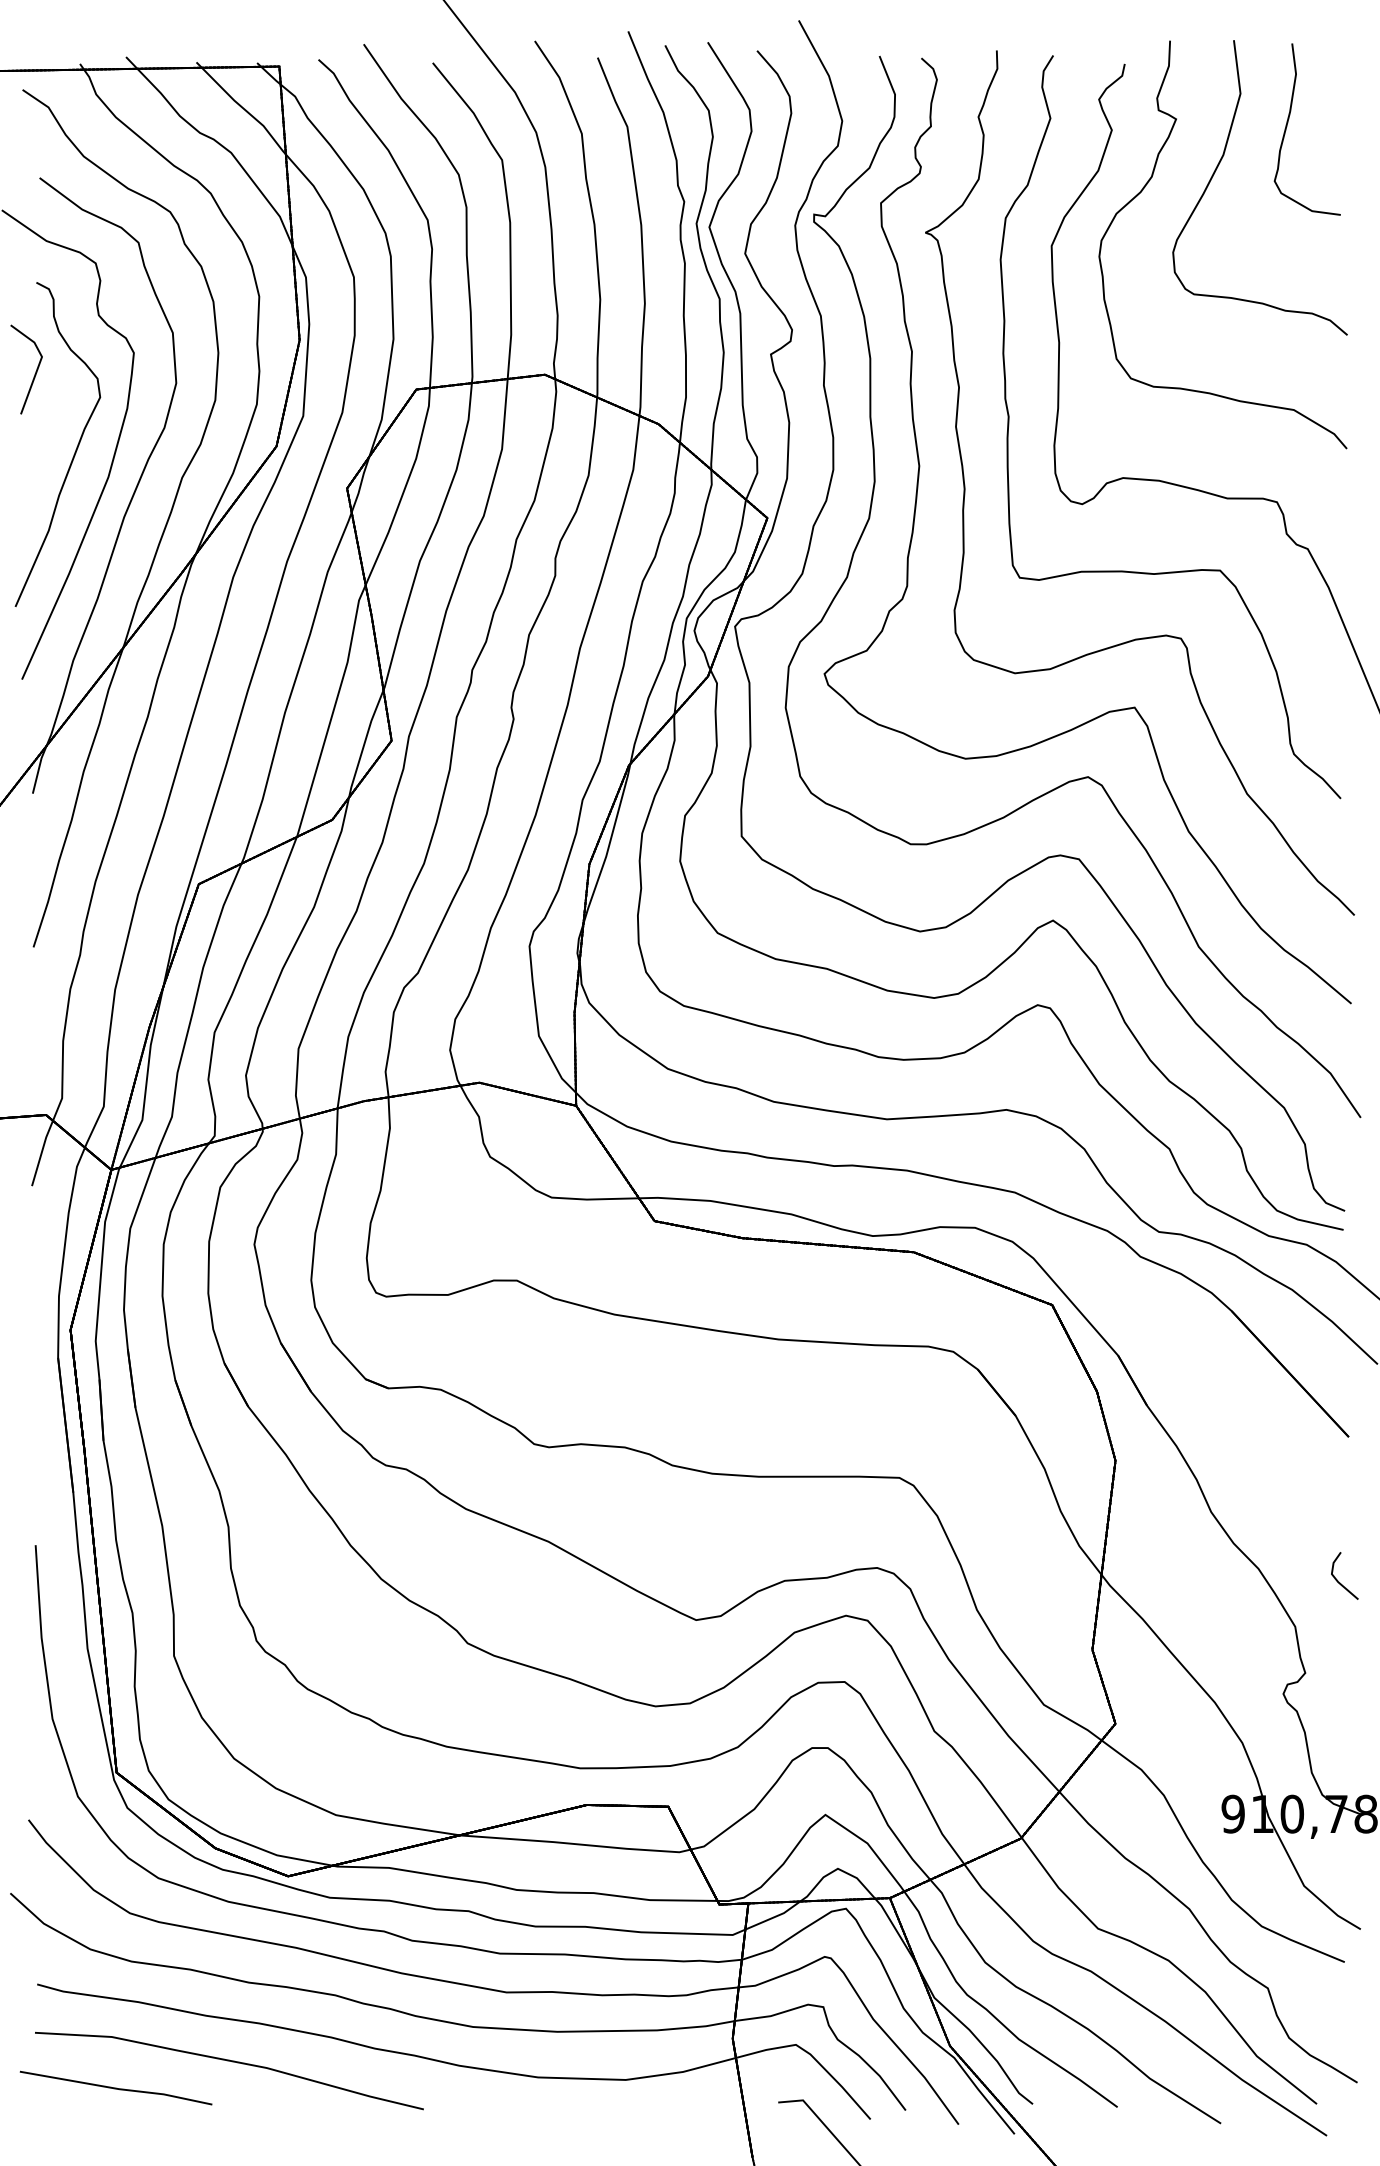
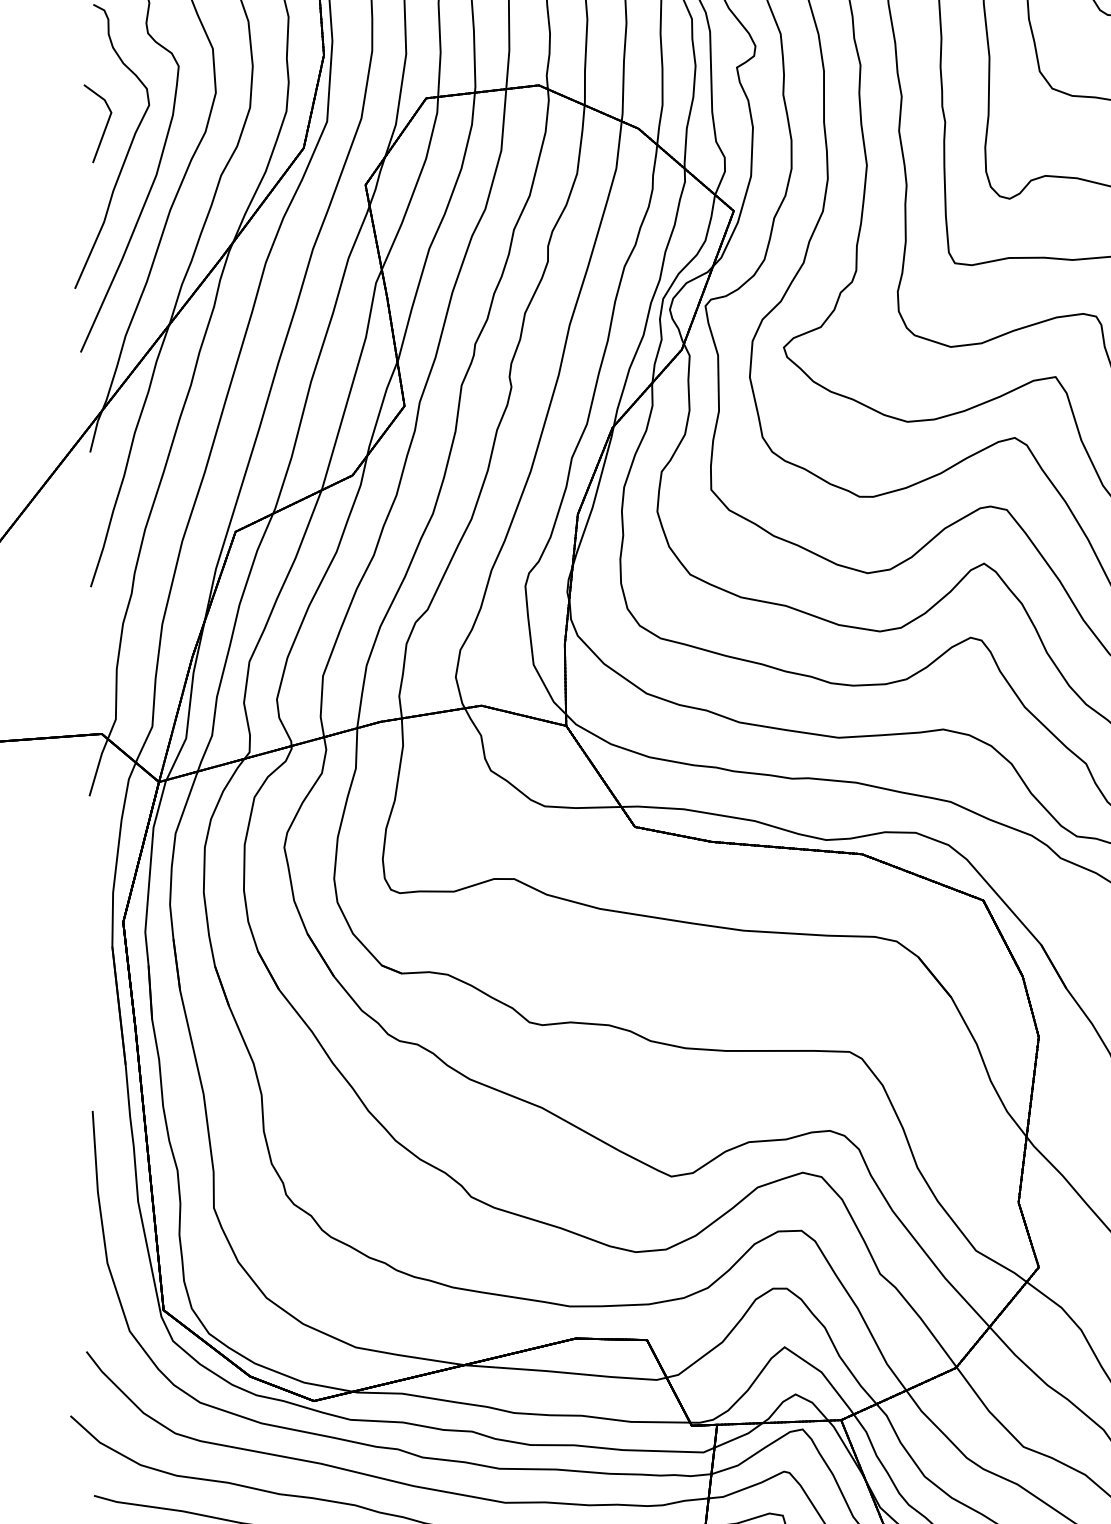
line: (35, 371) -> (105, 125), moved

